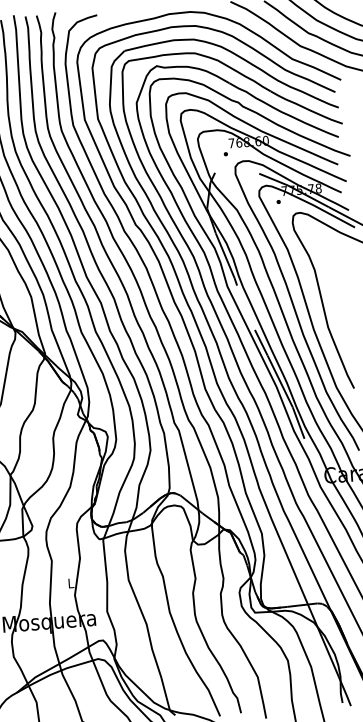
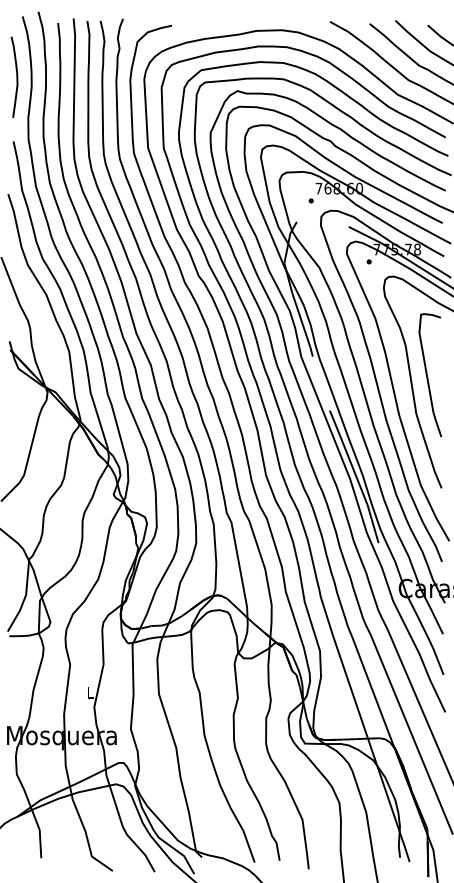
curve: (336, 295) -> (428, 377), added

